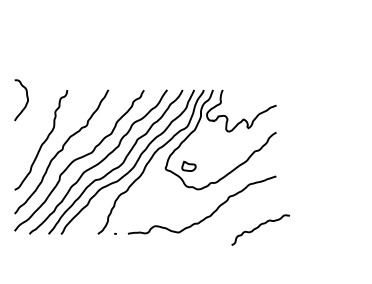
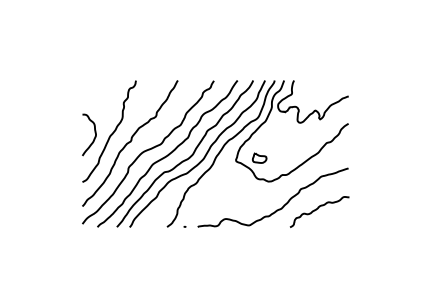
curve: (26, 97) -> (94, 132), moved
curve: (259, 227) -> (318, 209), moved

